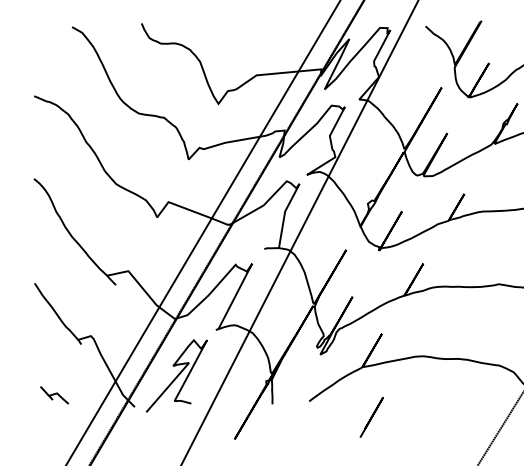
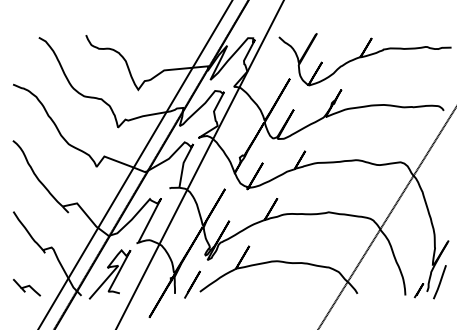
part: (53, 394) -> (26, 287), size x1.43
line: (371, 417) -> (192, 284), moved

